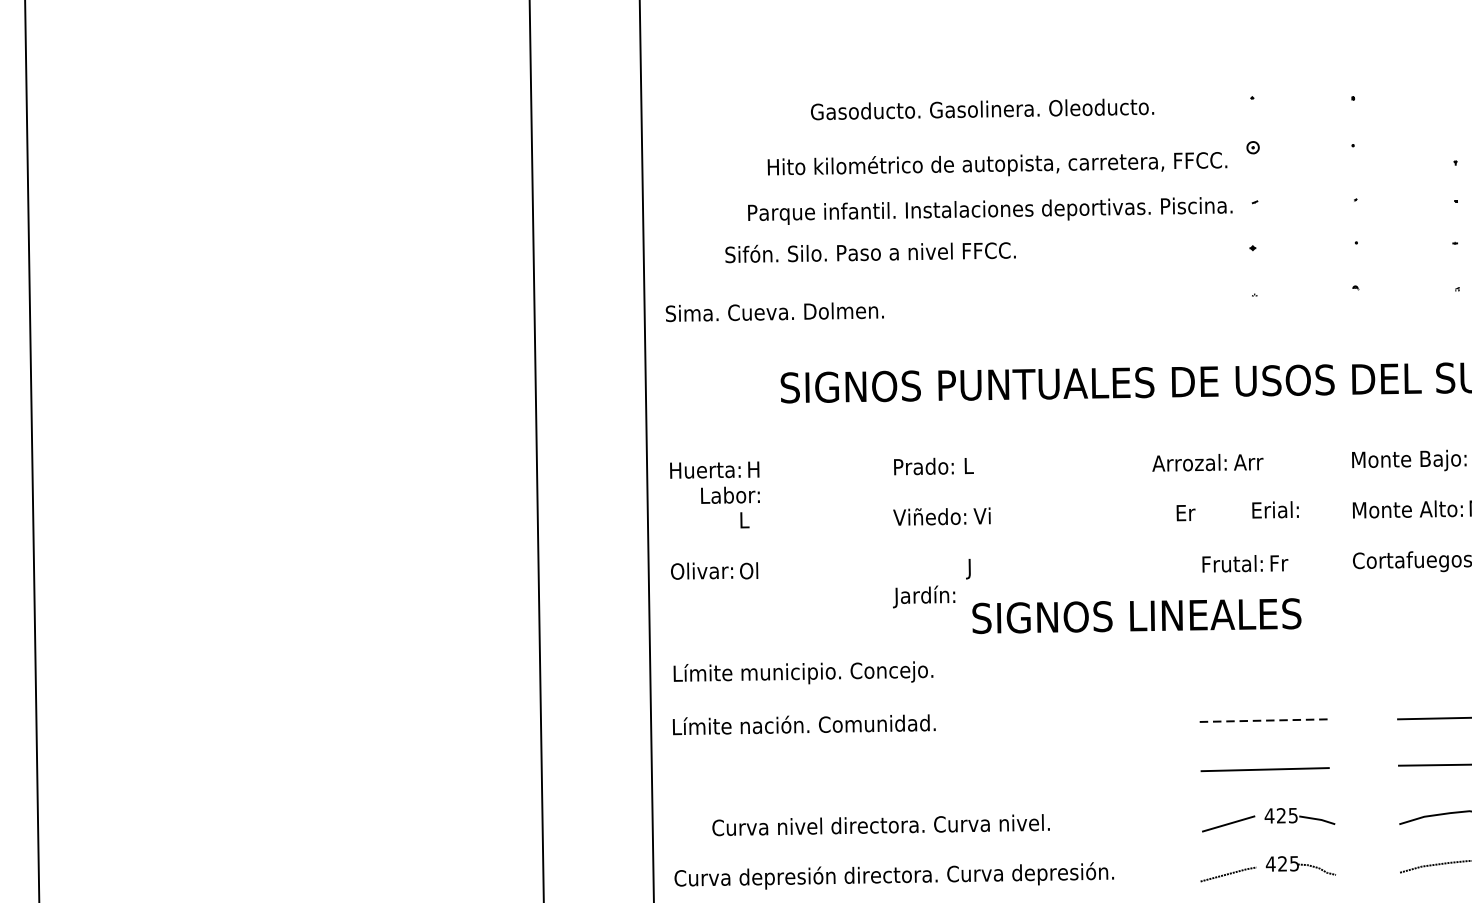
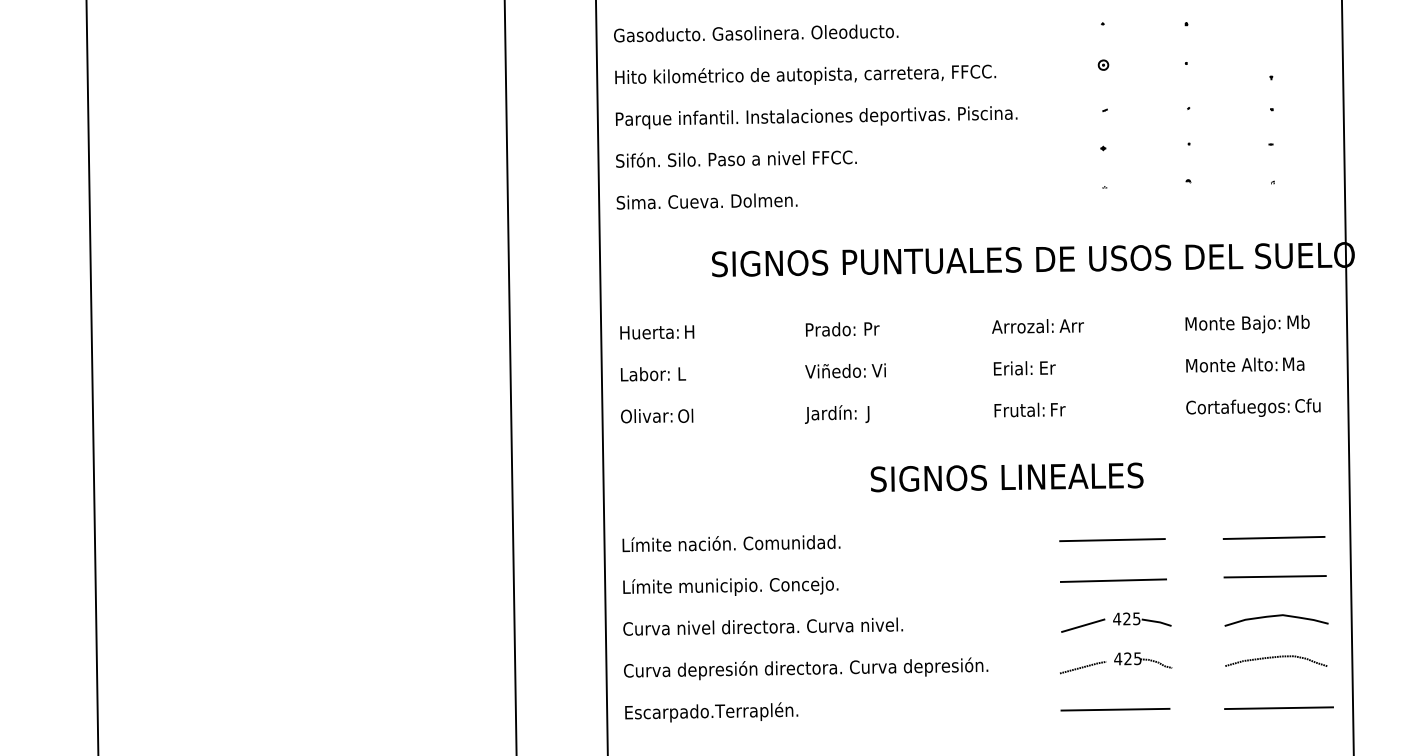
text: (982, 109) -> (756, 33), moved
text: (997, 163) -> (805, 74), moved
text: (990, 210) -> (816, 117), moved
text: (870, 251) -> (736, 158), moved
text: (1207, 462) -> (1037, 326), moved
text: (974, 465) -> (872, 328), L -> Pr
text: (729, 495) -> (644, 374), moved
text: (1274, 510) -> (1012, 368), moved
text: (1244, 563) -> (1029, 409), moved
text: (923, 596) -> (830, 414), moved
text: (1136, 616) -> (1006, 477), moved
text: (803, 671) -> (730, 585), moved
line: (1265, 721) -> (1113, 540), dashed -> solid
text: (880, 824) -> (762, 626), moved

